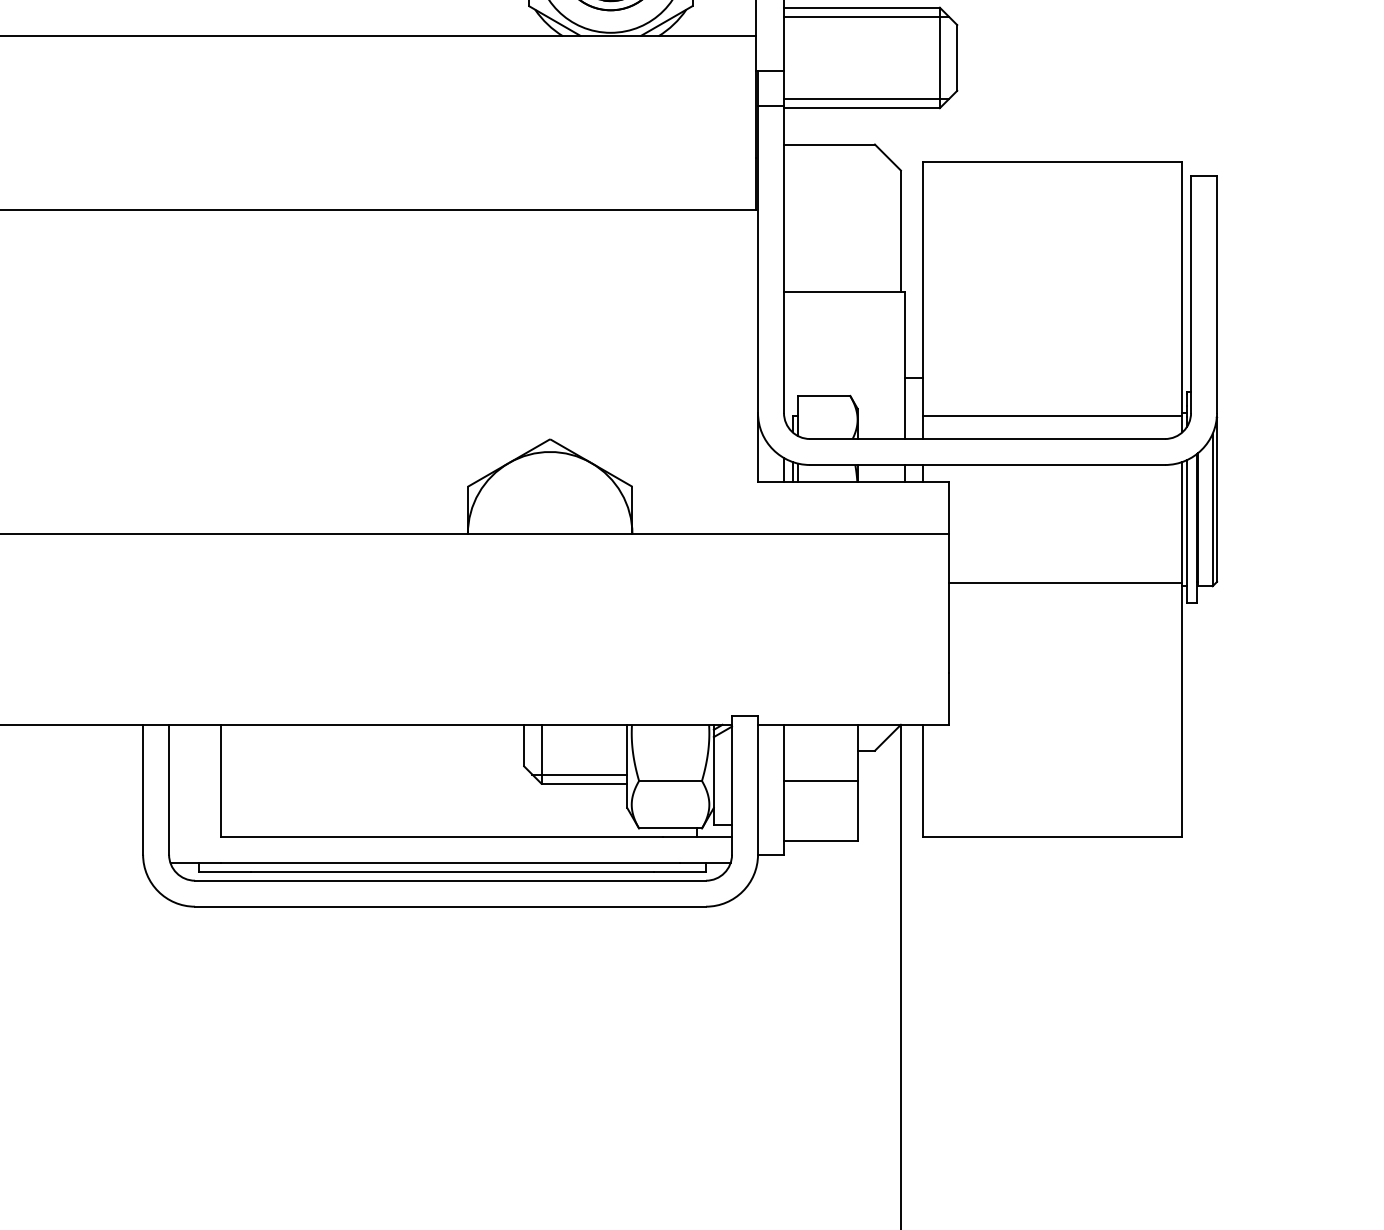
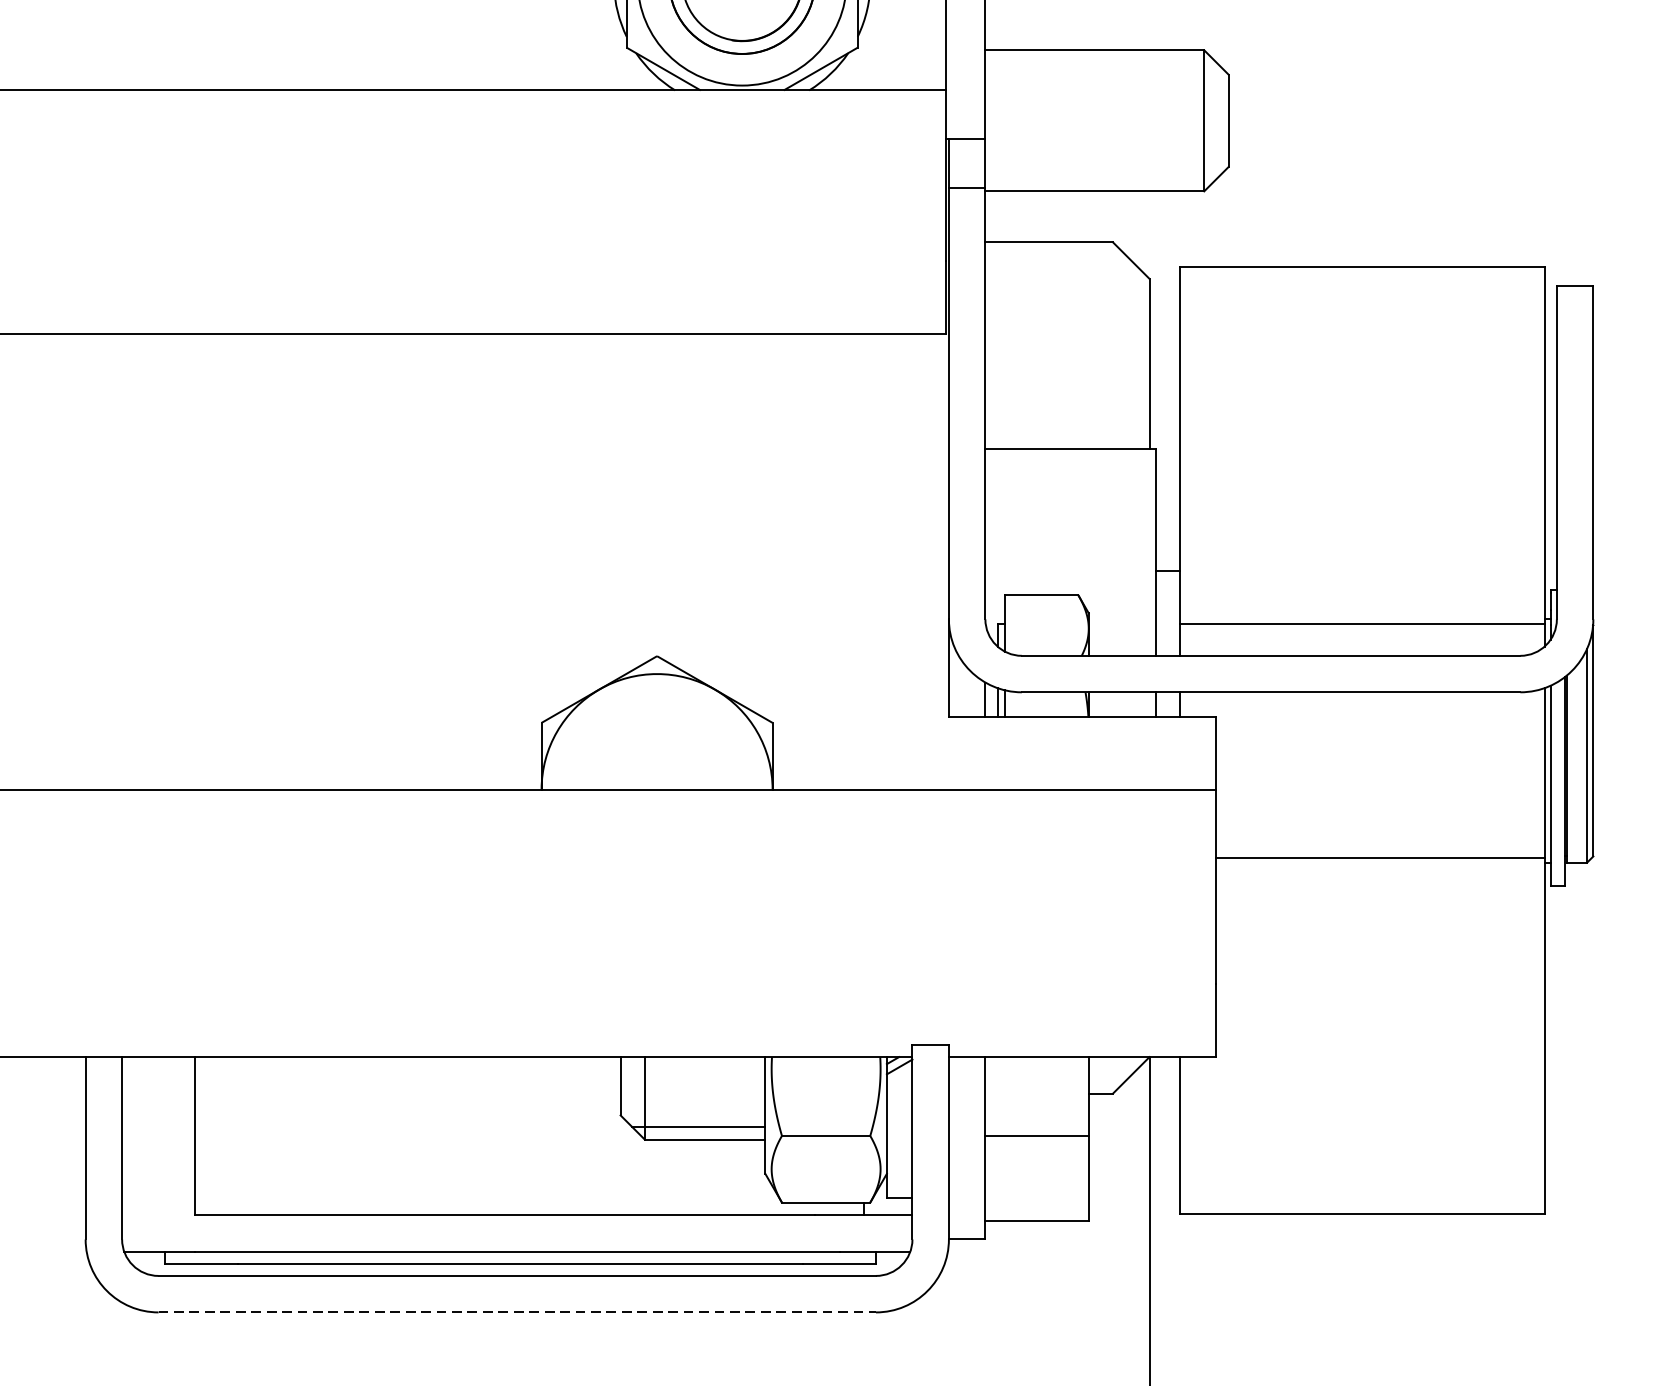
line: (866, 16) -> (1101, 62), removed
line: (866, 99) -> (1101, 179), removed
line: (451, 906) -> (518, 1312), solid -> dashed

